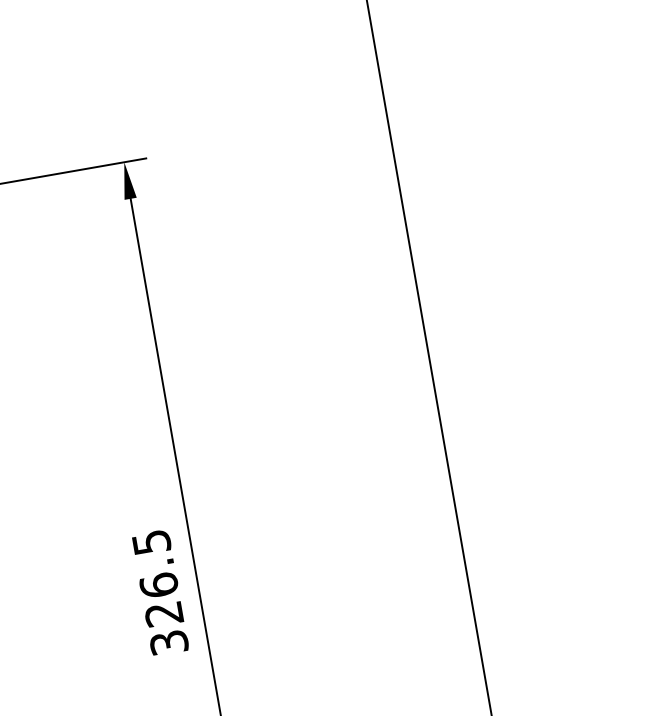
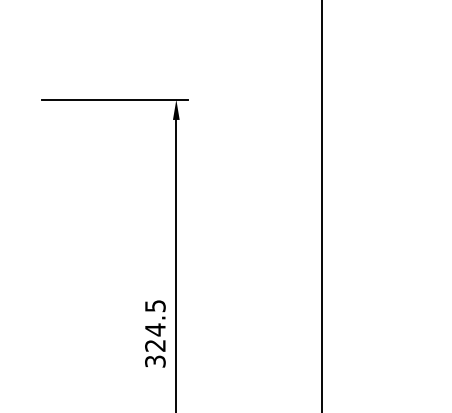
text: (159, 584) -> (155, 329), 326.5 -> 324.5

